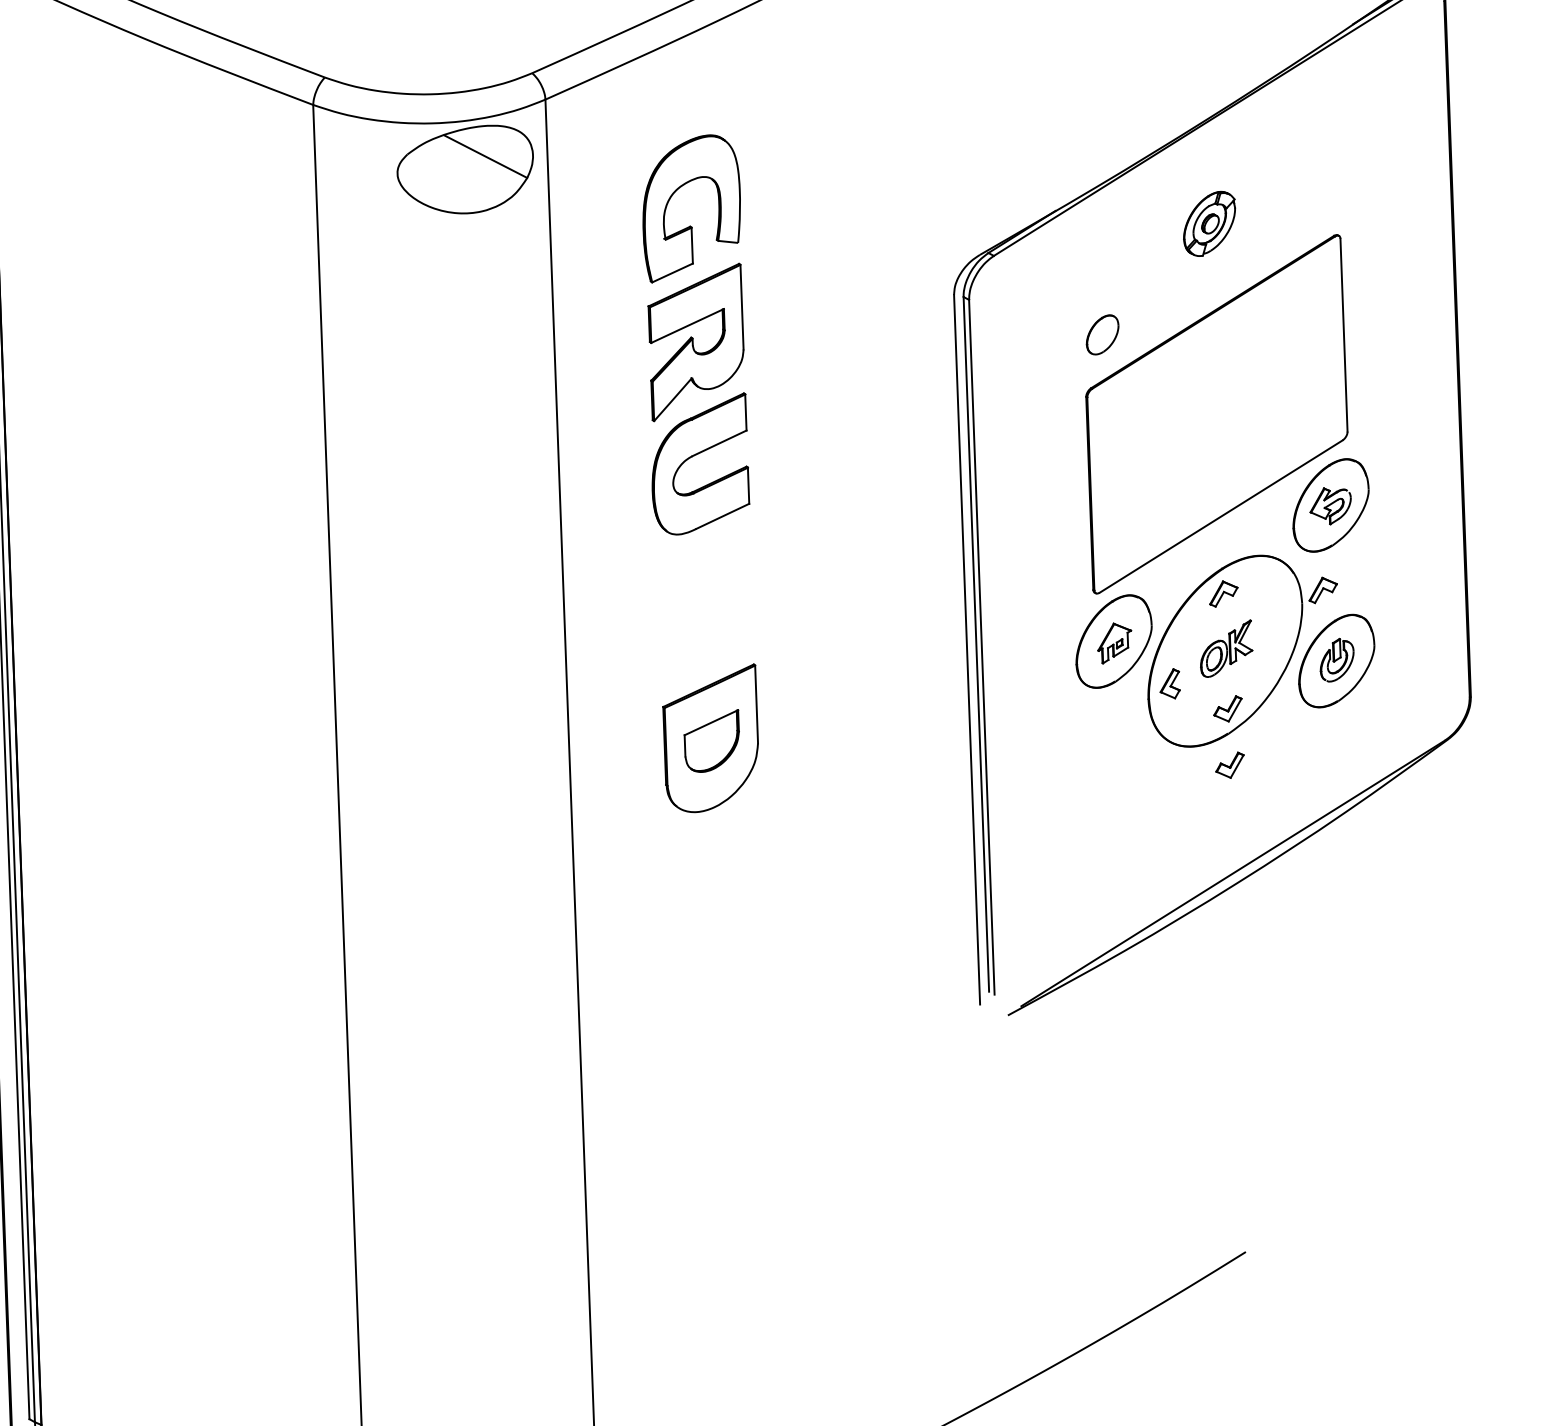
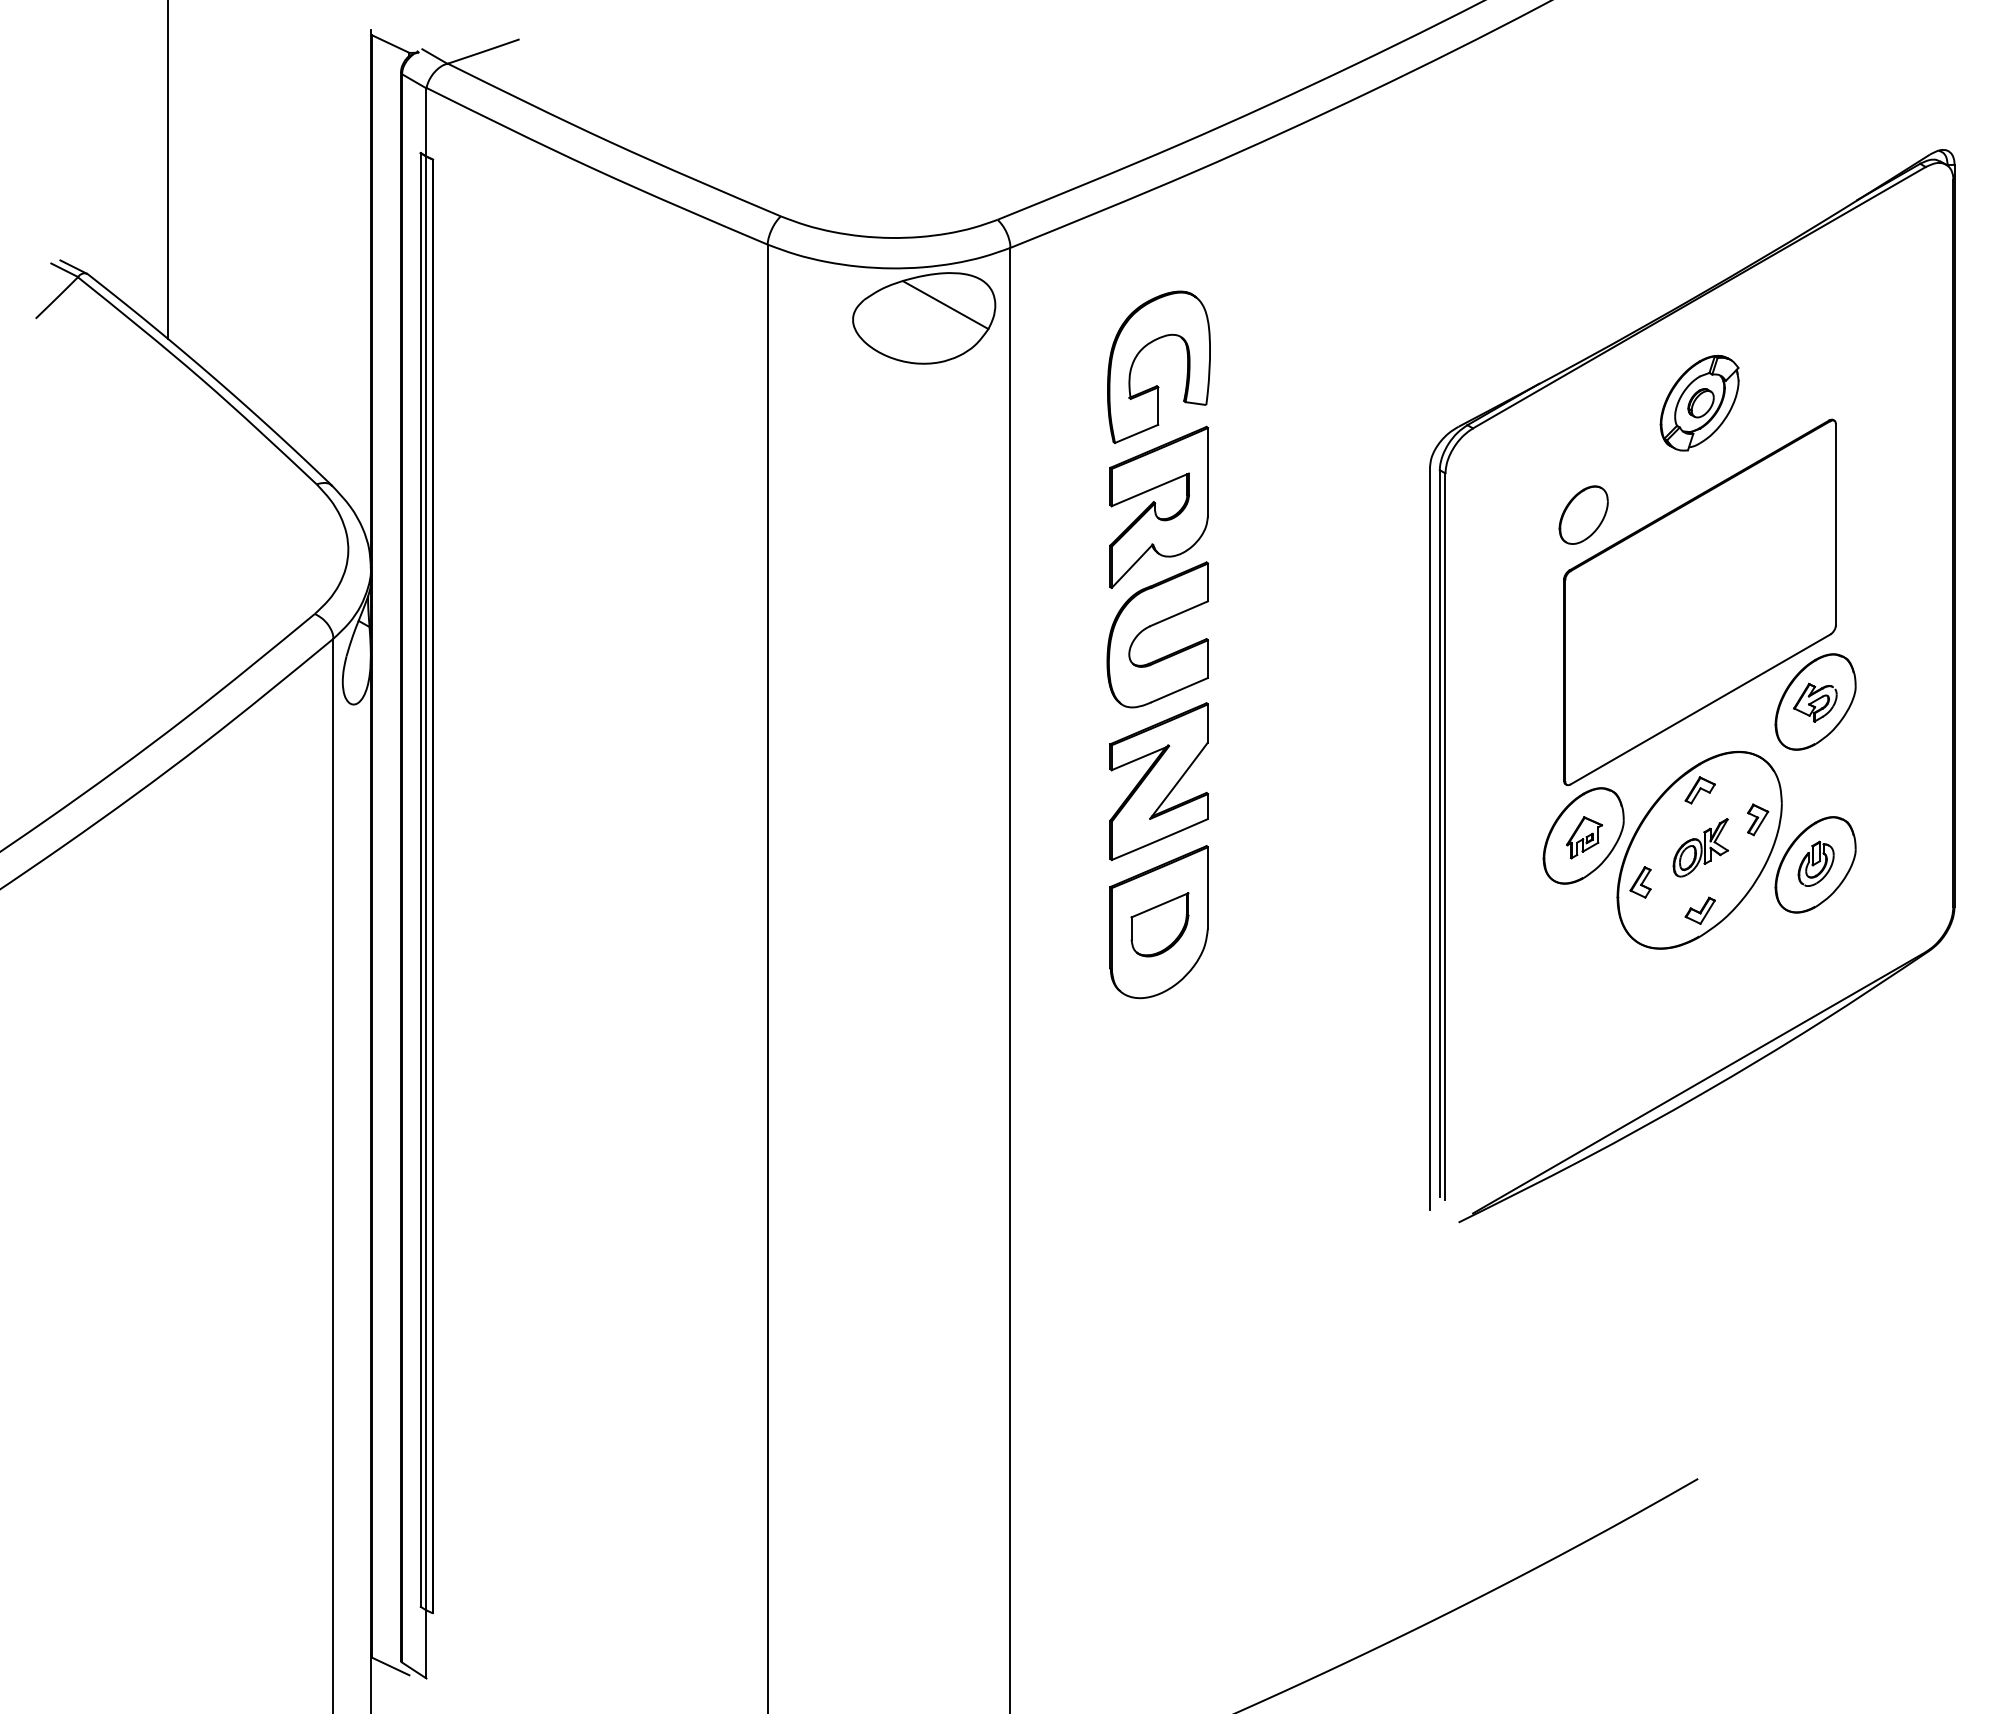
part: (1209, 224) -> (1699, 403), size x1.43
part: (1102, 334) -> (1583, 514), size x1.43
part: (1322, 590) -> (1803, 790), removed
part: (705, 604) -> (1158, 781), added
part: (1280, 619) -> (1758, 819), added
part: (1229, 765) -> (1699, 969), removed

